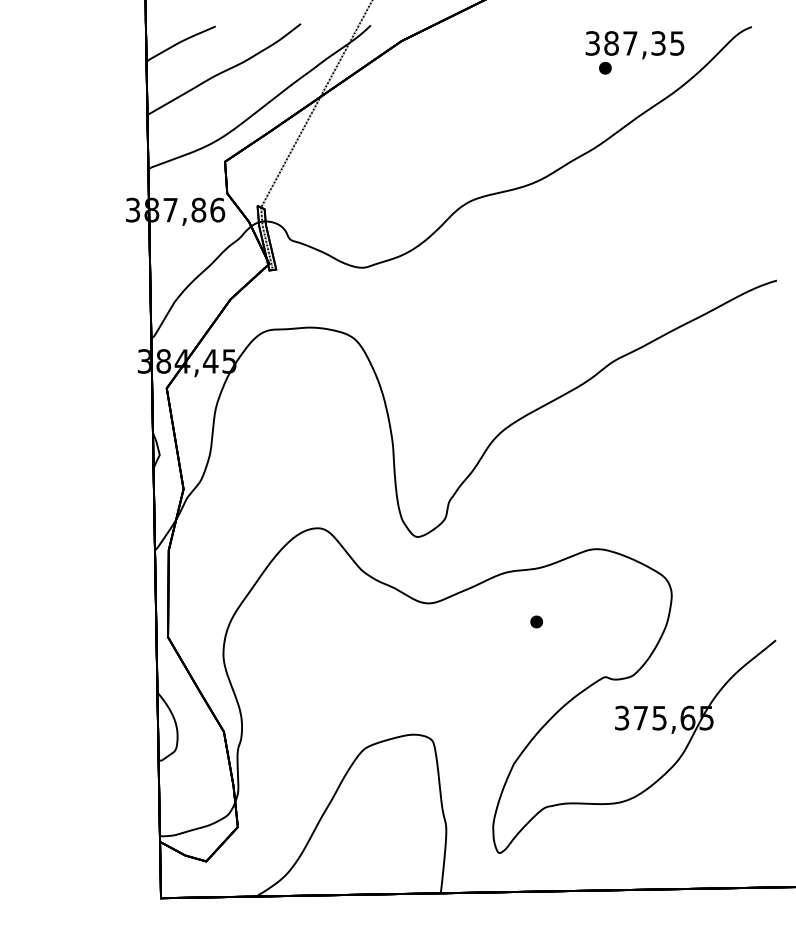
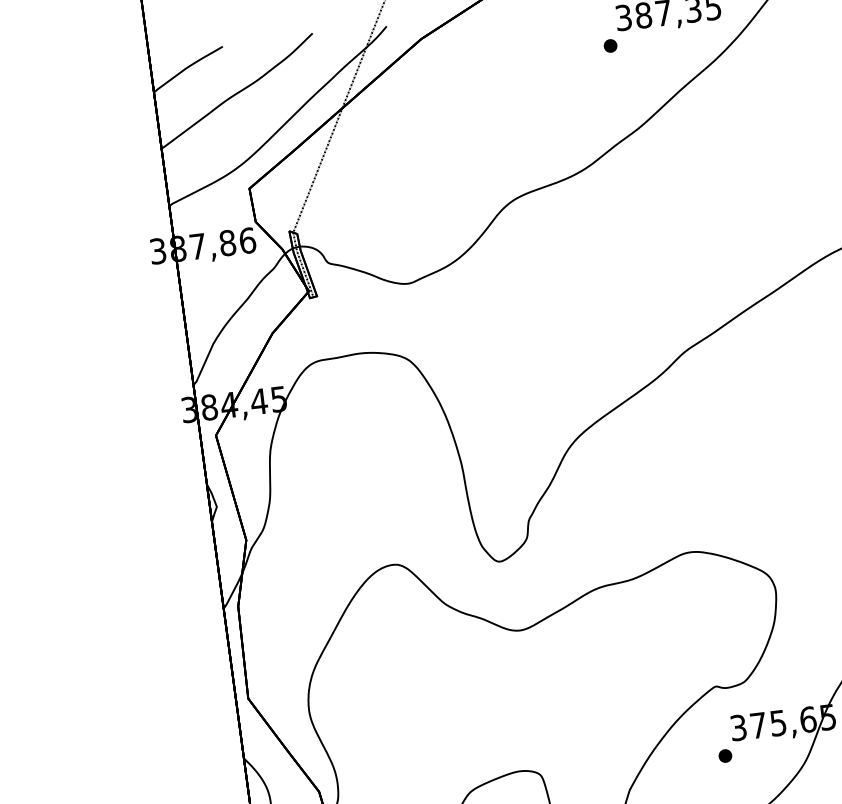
part: (605, 68) -> (610, 46), moved
part: (536, 621) -> (725, 755), moved

